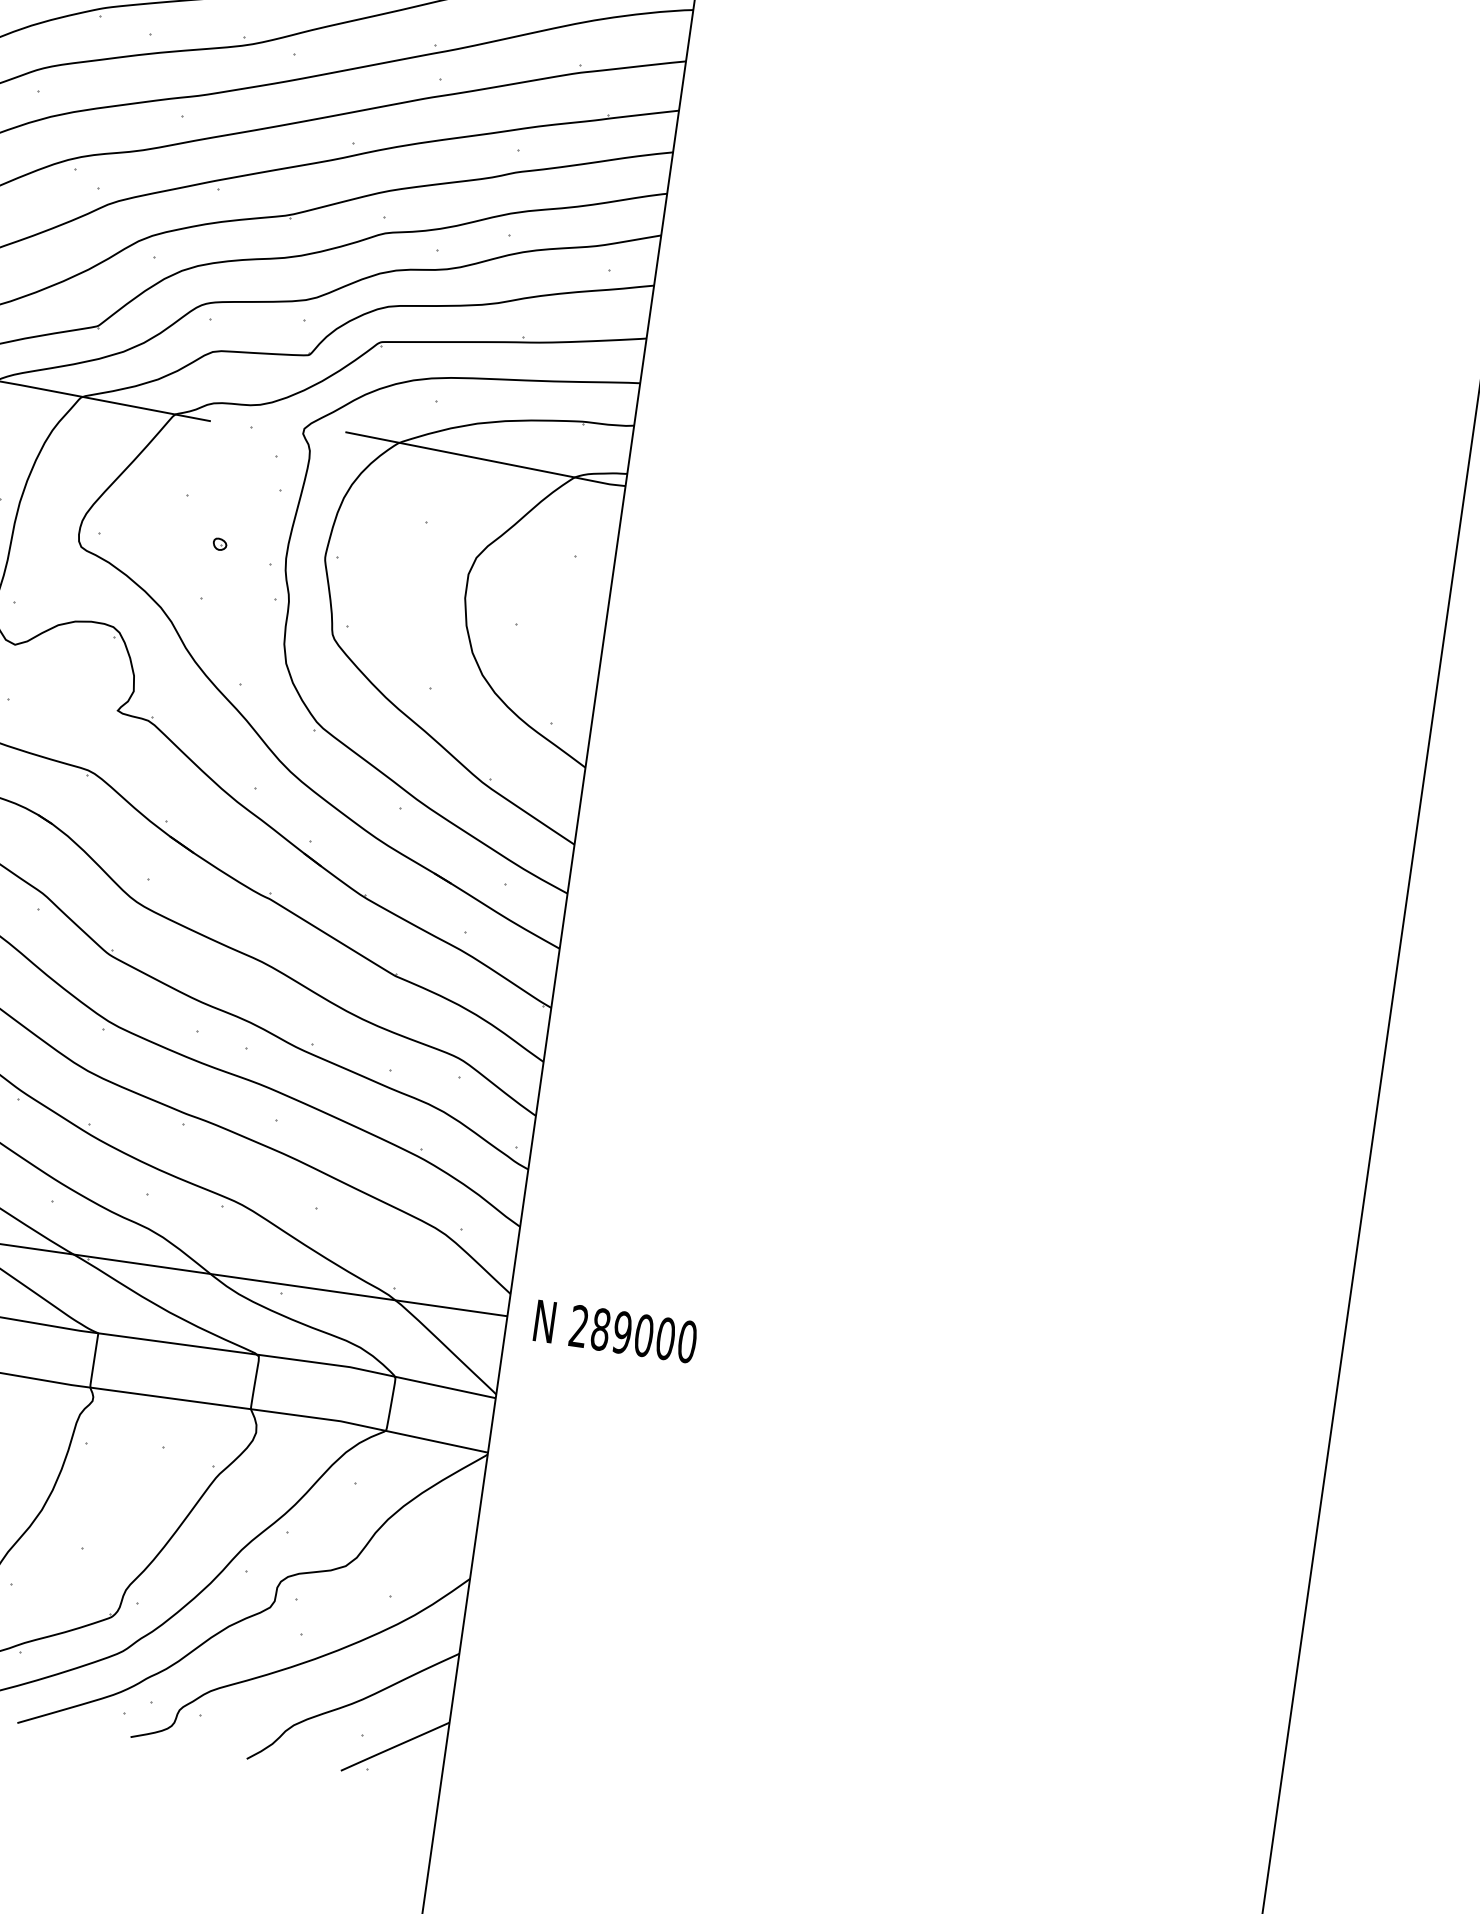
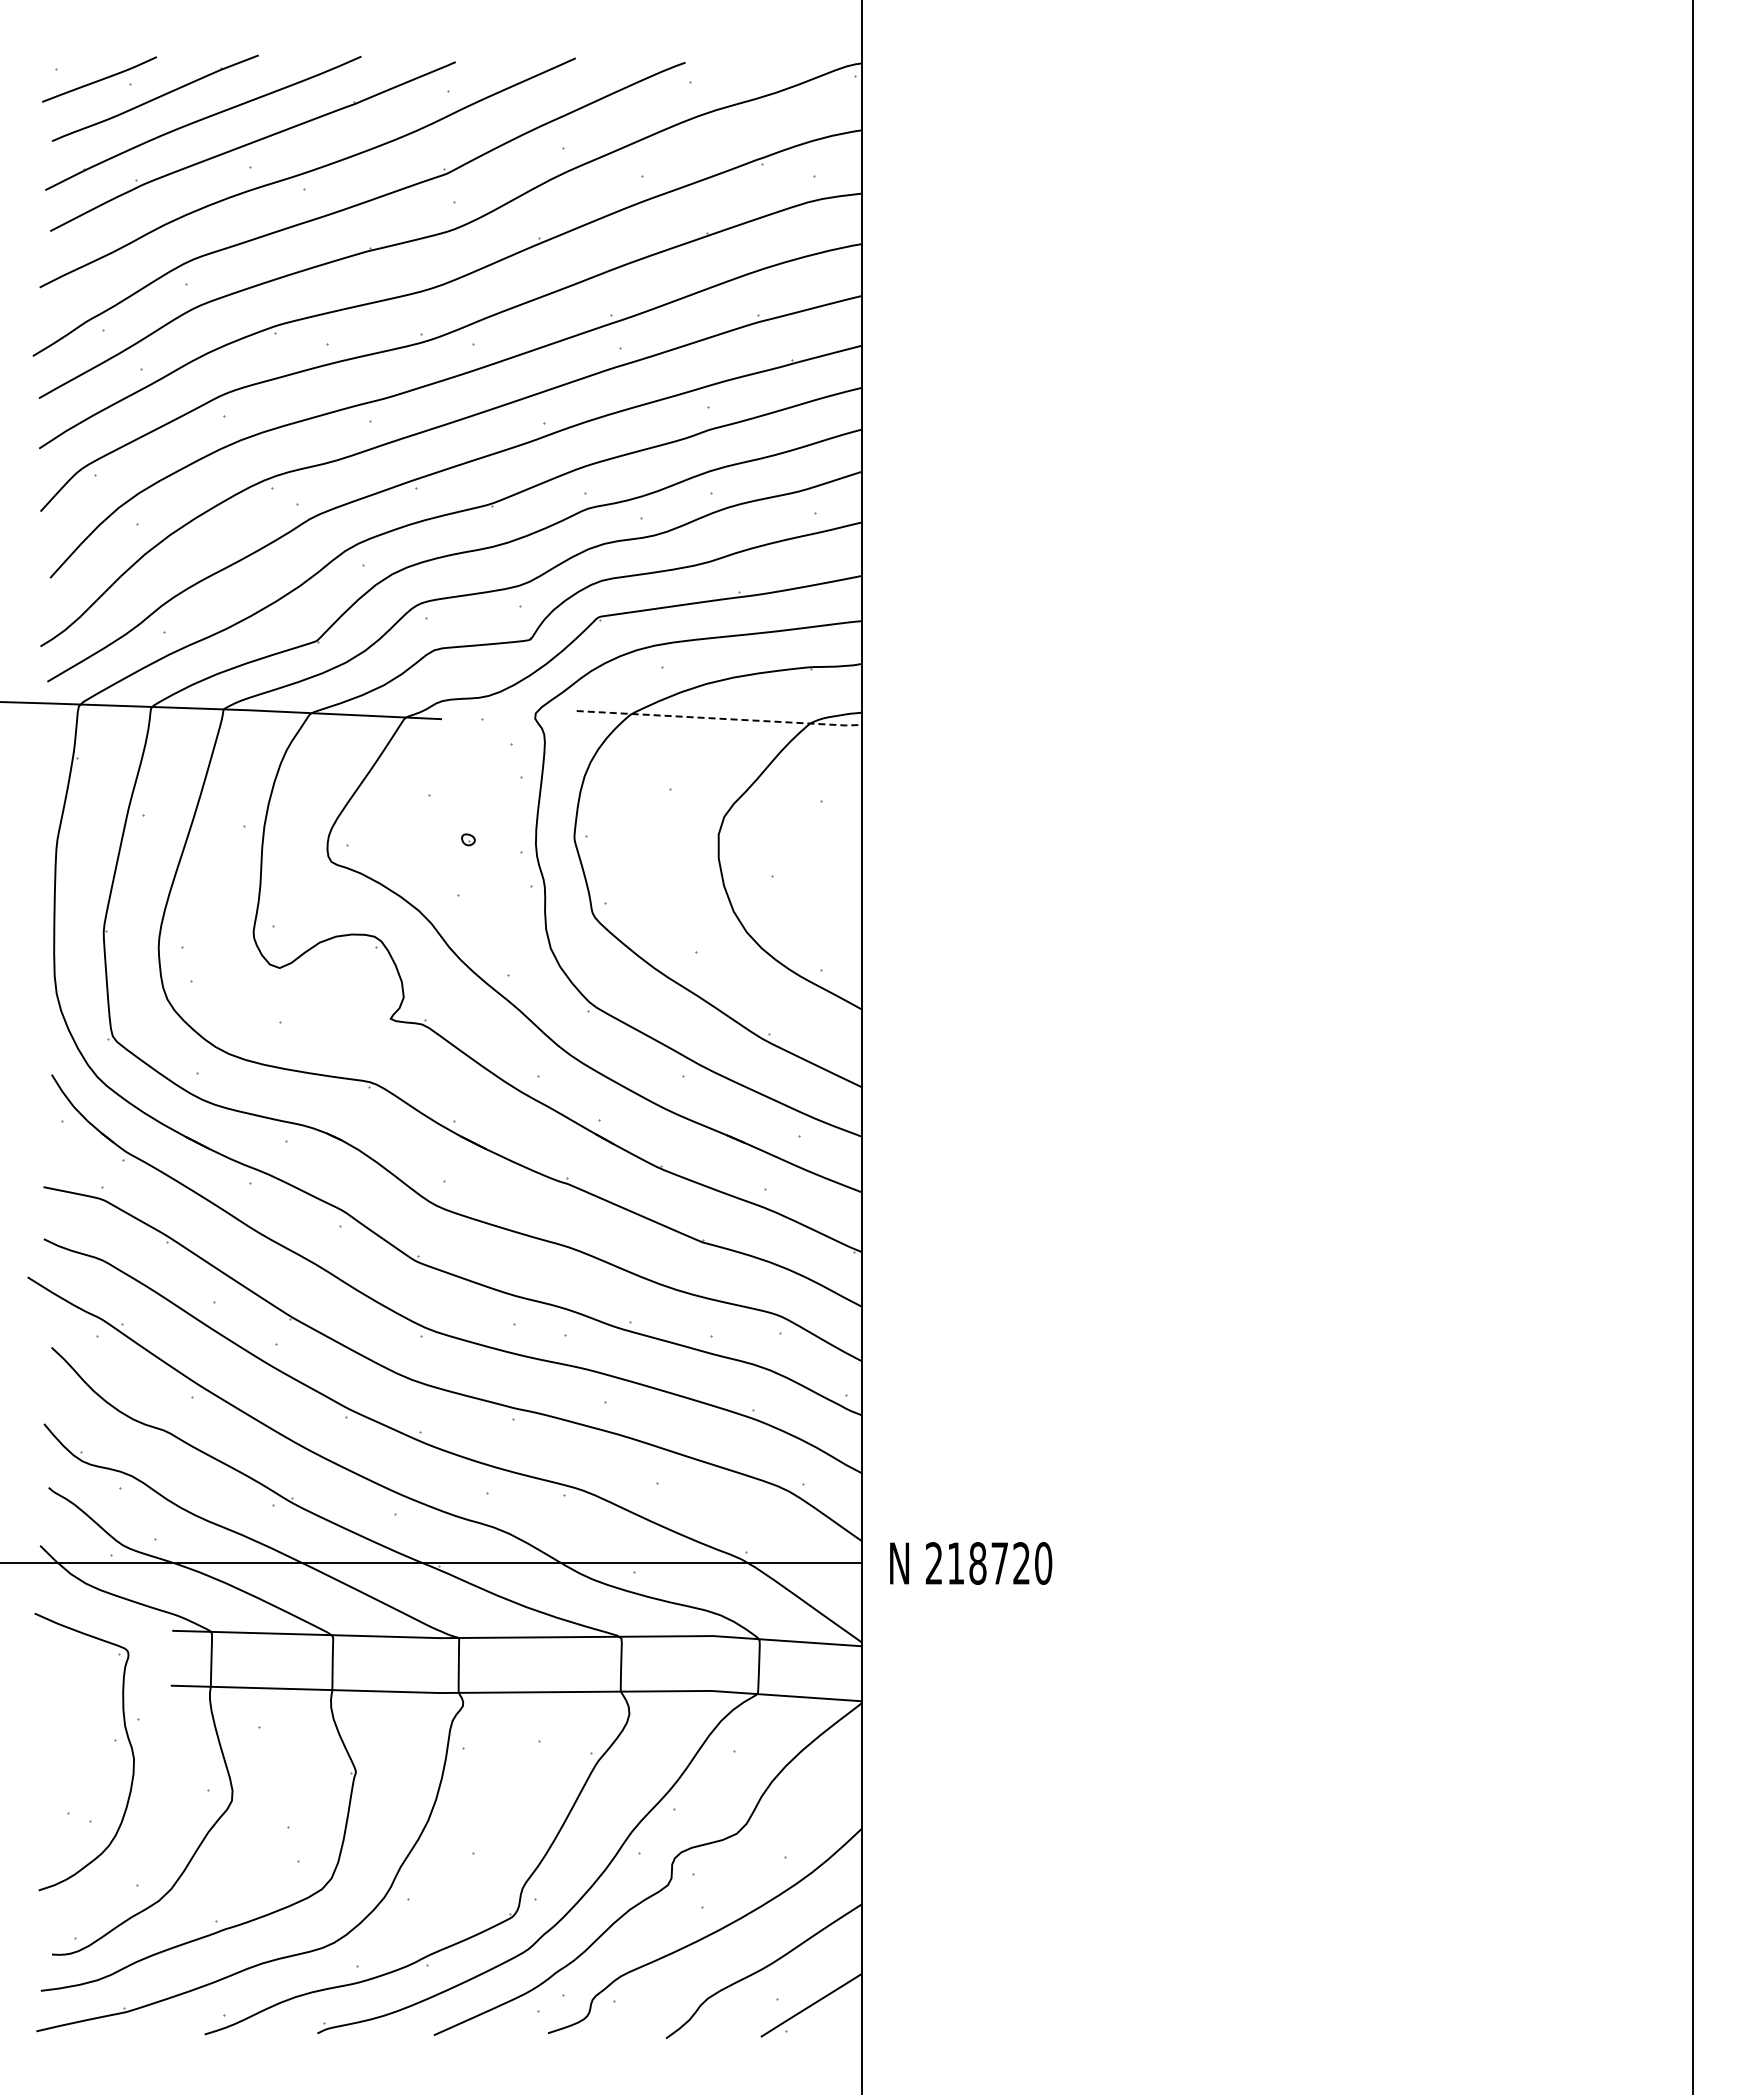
line: (486, 459) -> (720, 718), solid -> dashed
text: (632, 1334) -> (988, 1563), 289000 -> 218720

